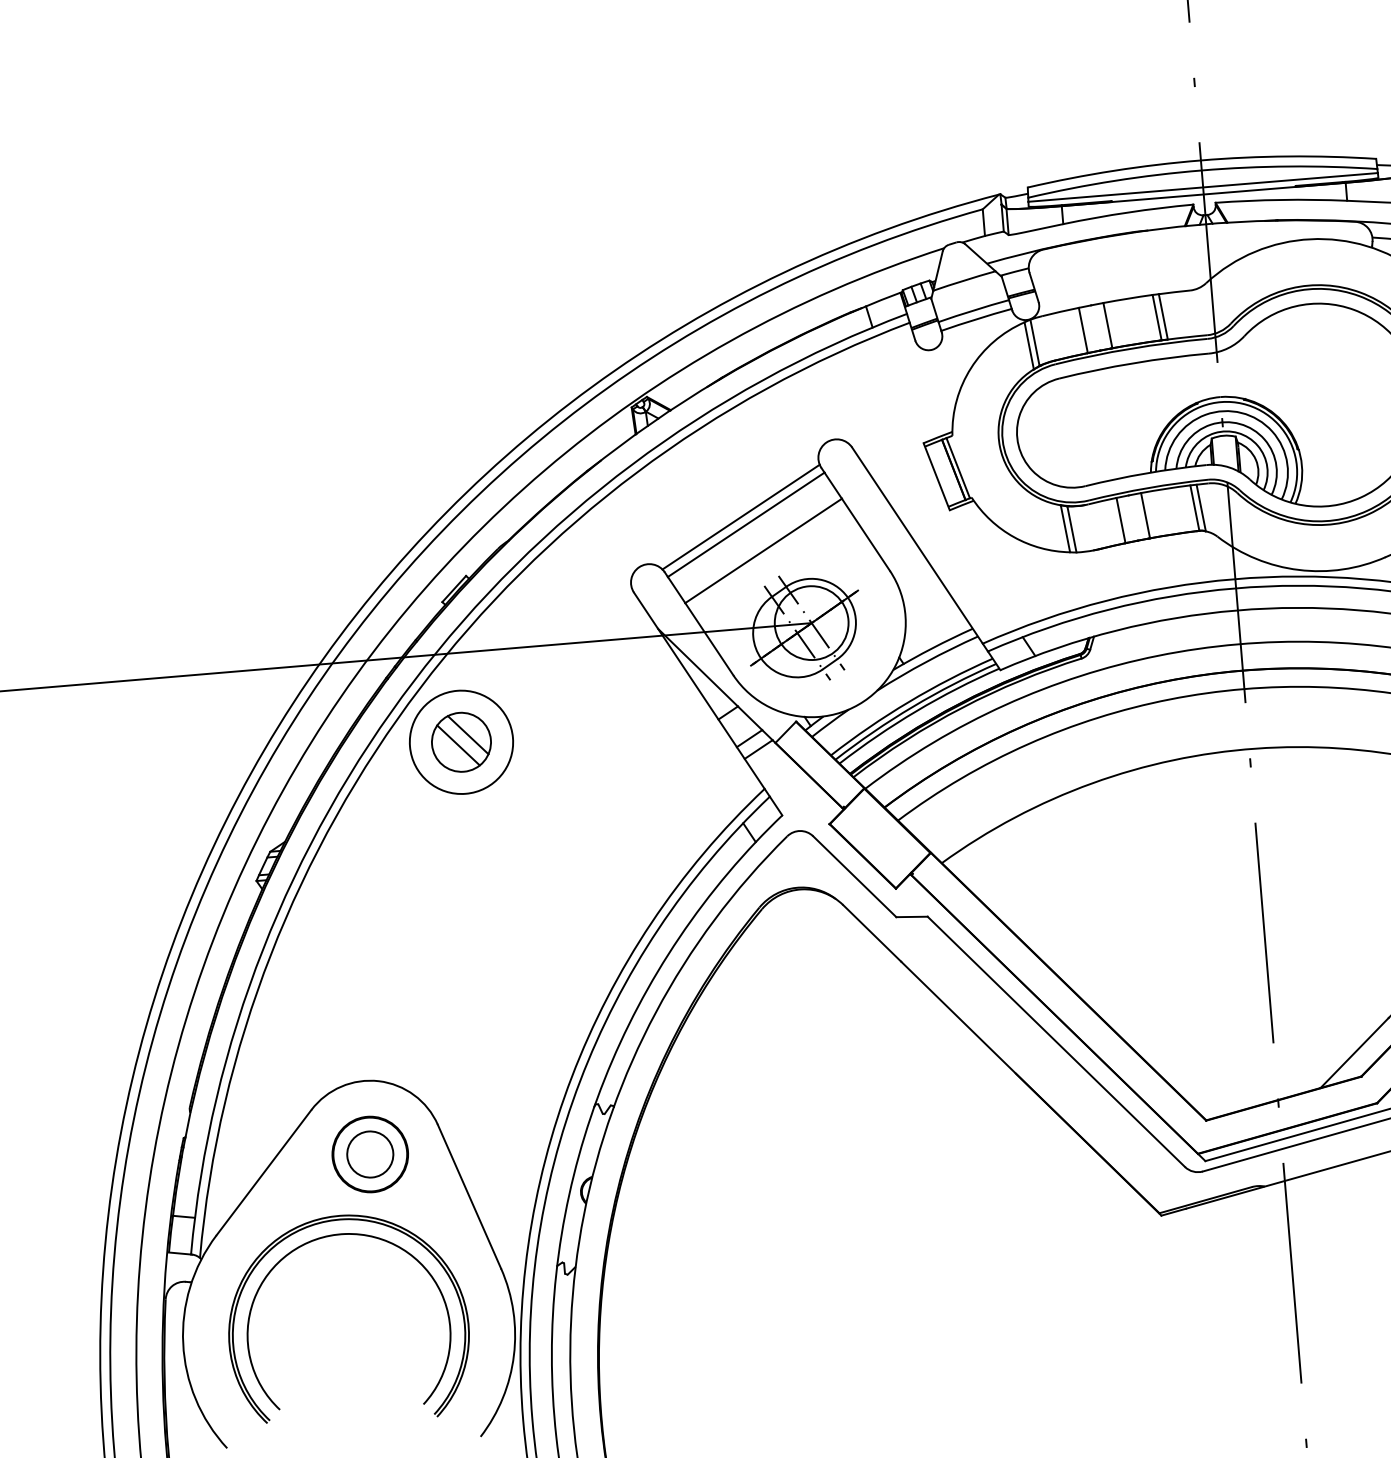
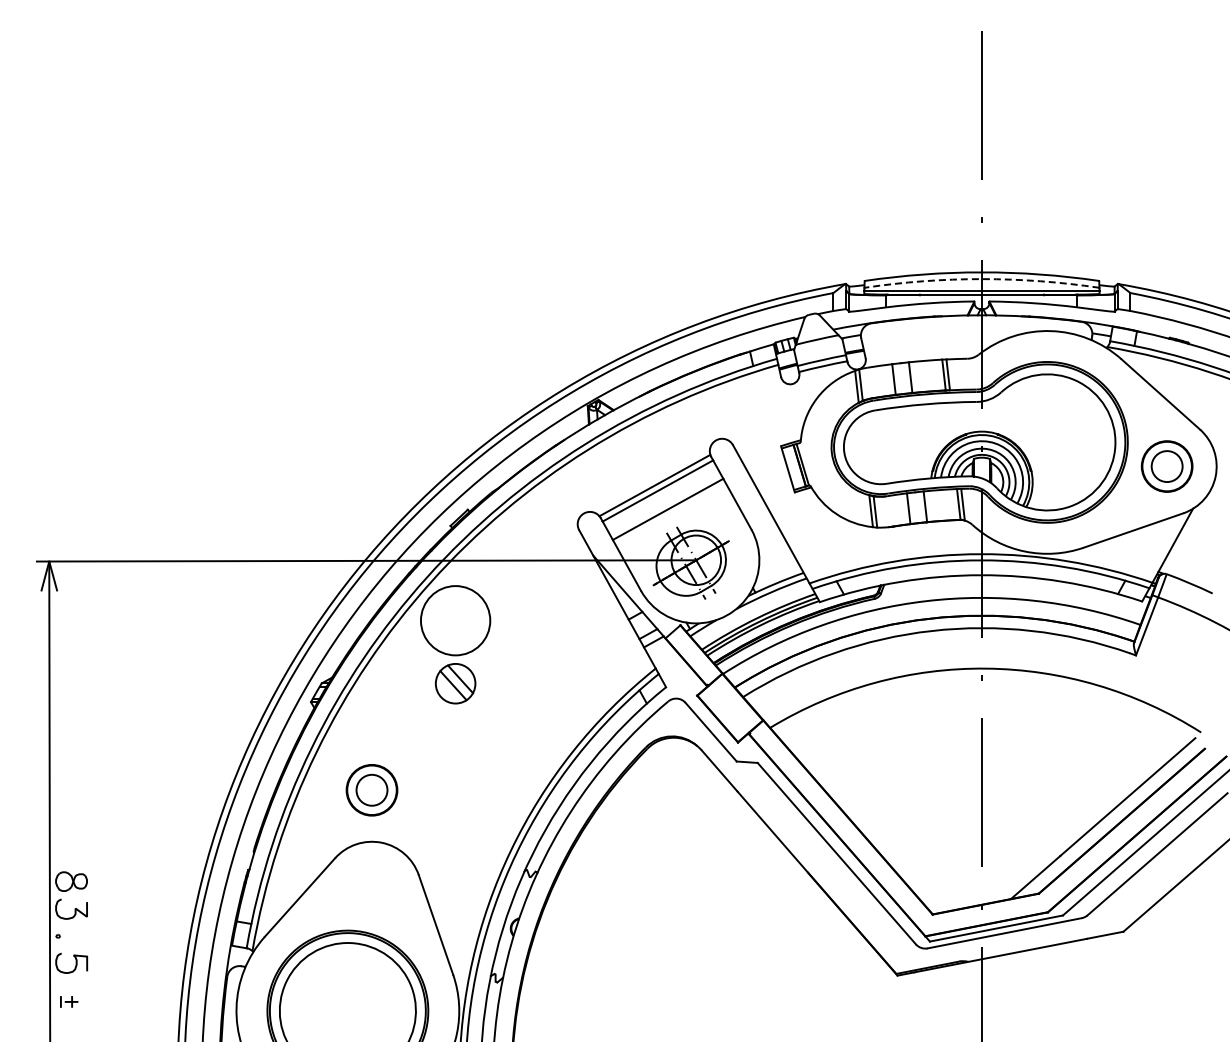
arc: (1201, 171) -> (981, 279), solid -> dashed
part: (461, 741) -> (455, 683), moved
part: (369, 1154) -> (371, 790), moved

